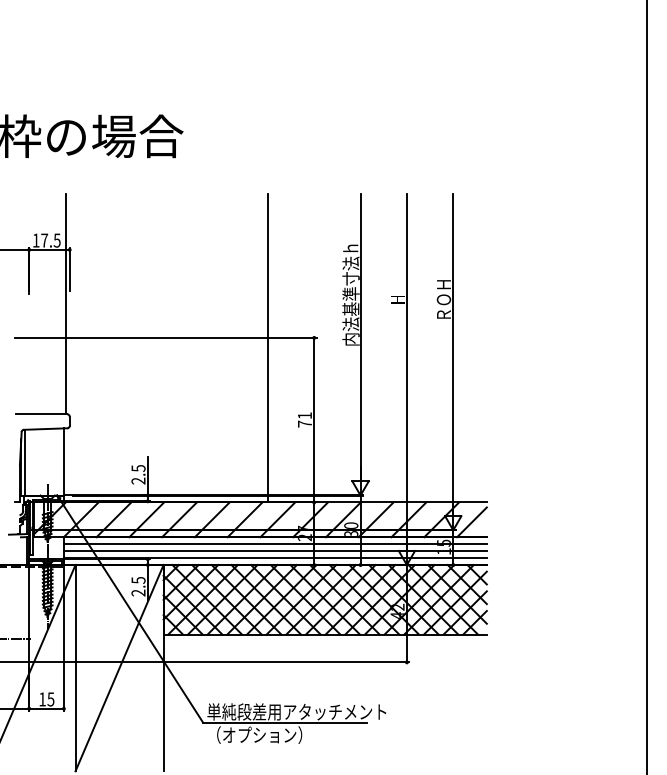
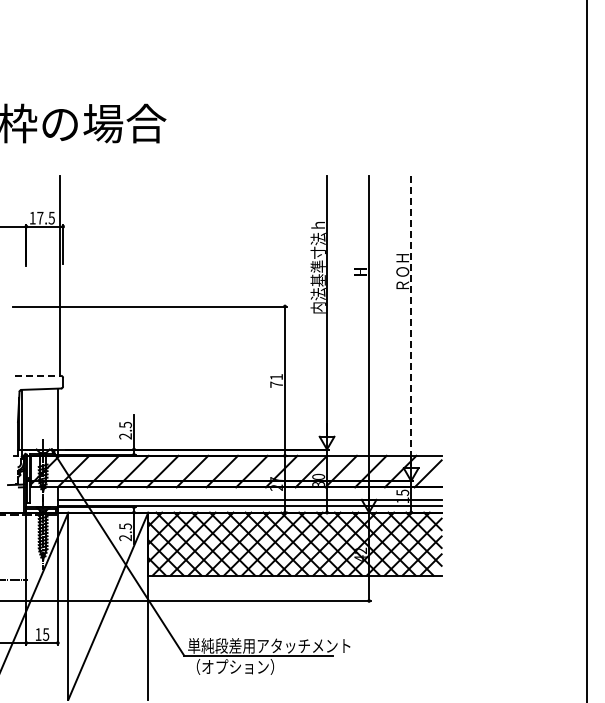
line: (267, 347) -> (242, 315), removed
line: (453, 354) -> (411, 321), solid -> dashed
line: (42, 413) -> (38, 375), solid -> dashed
line: (275, 543) -> (249, 493), removed

